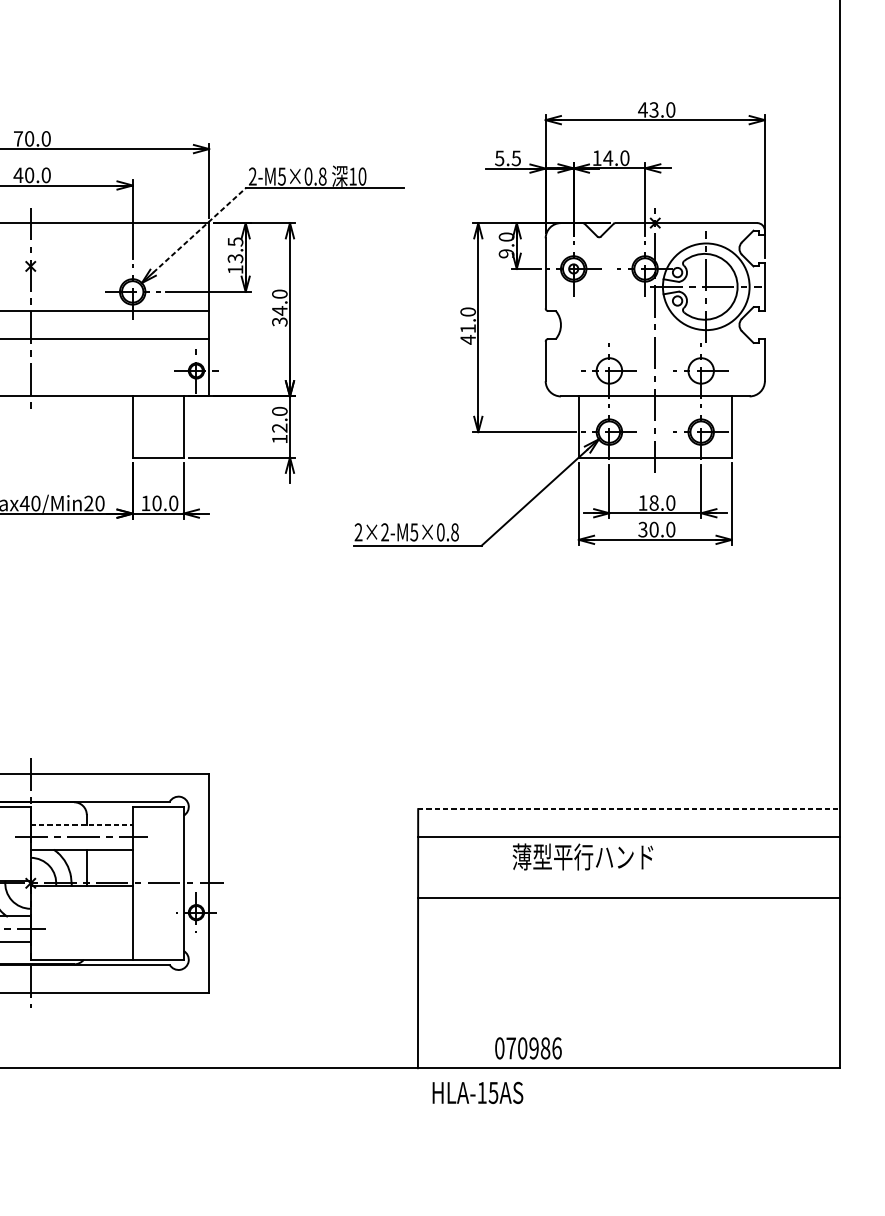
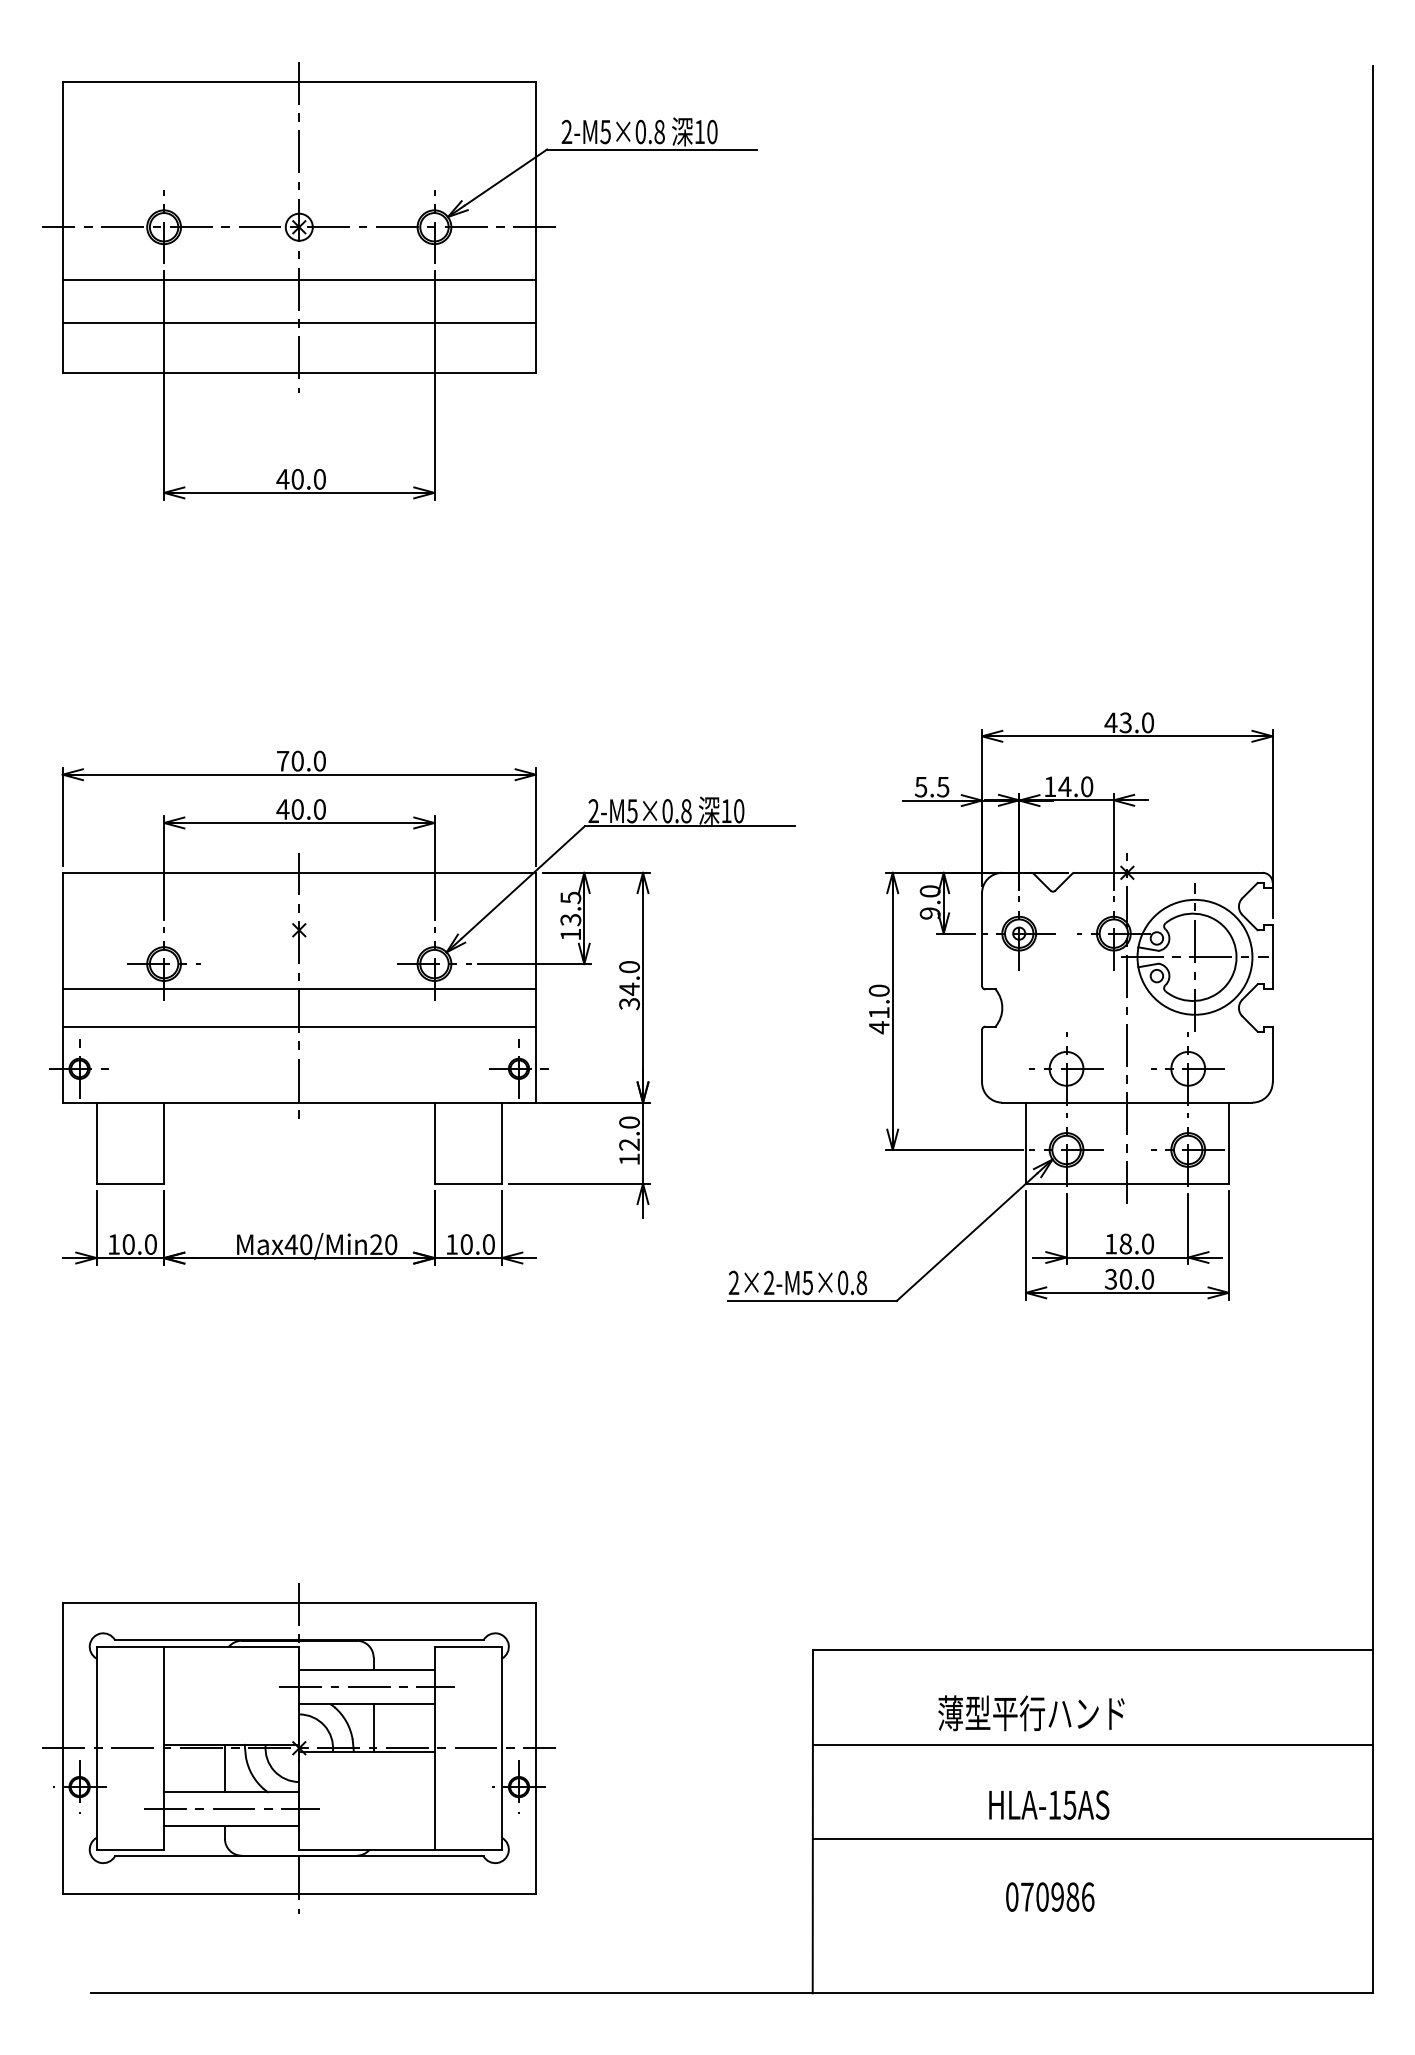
line: (199, 230) -> (523, 882), dashed -> solid
line: (628, 808) -> (1092, 1649), dashed -> solid
line: (81, 824) -> (366, 1670), dashed -> solid
line: (628, 836) -> (1092, 1744), moved
line: (628, 897) -> (1092, 1839), moved
text: (528, 1047) -> (1050, 1896), moved
text: (478, 1092) -> (1049, 1804), moved

